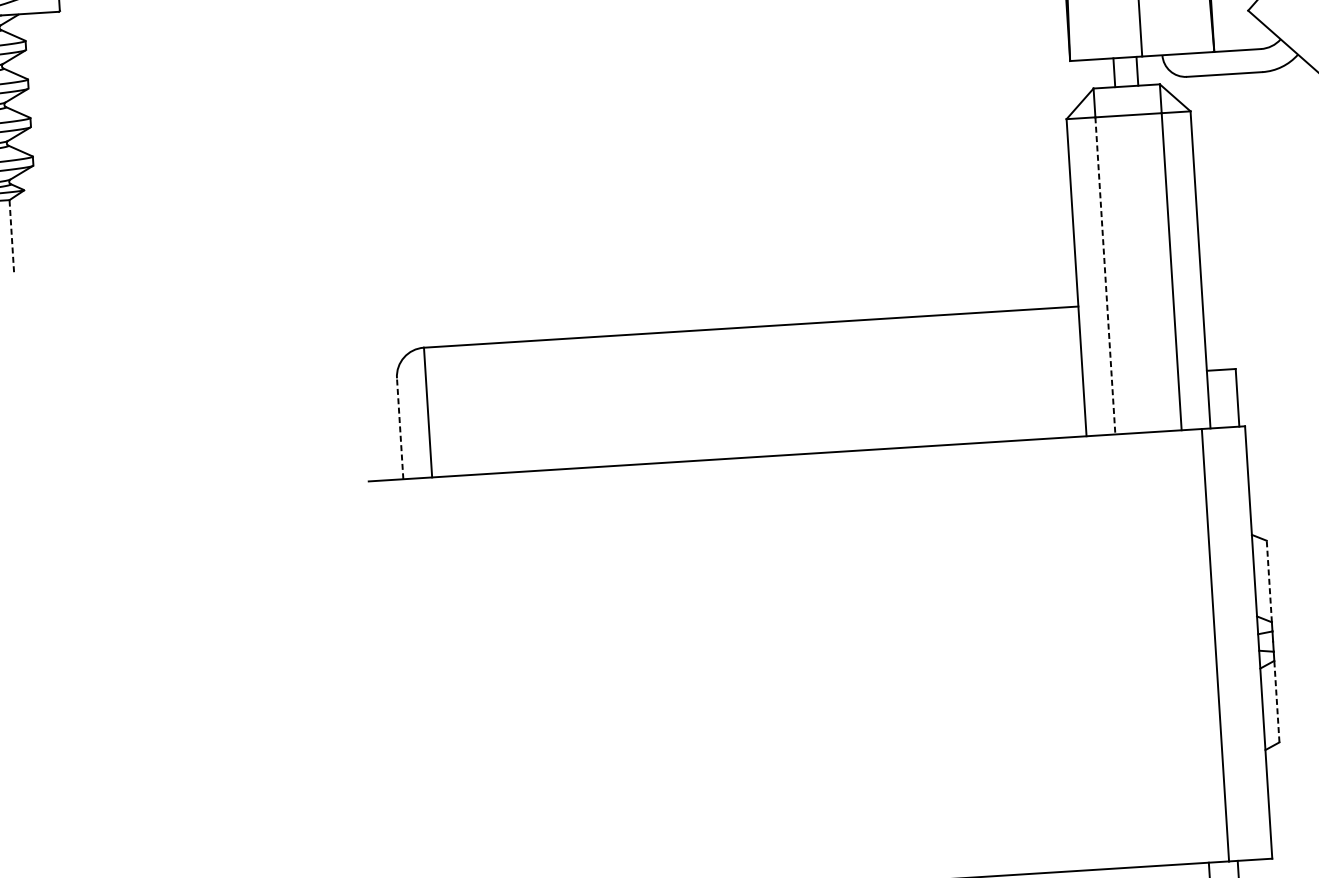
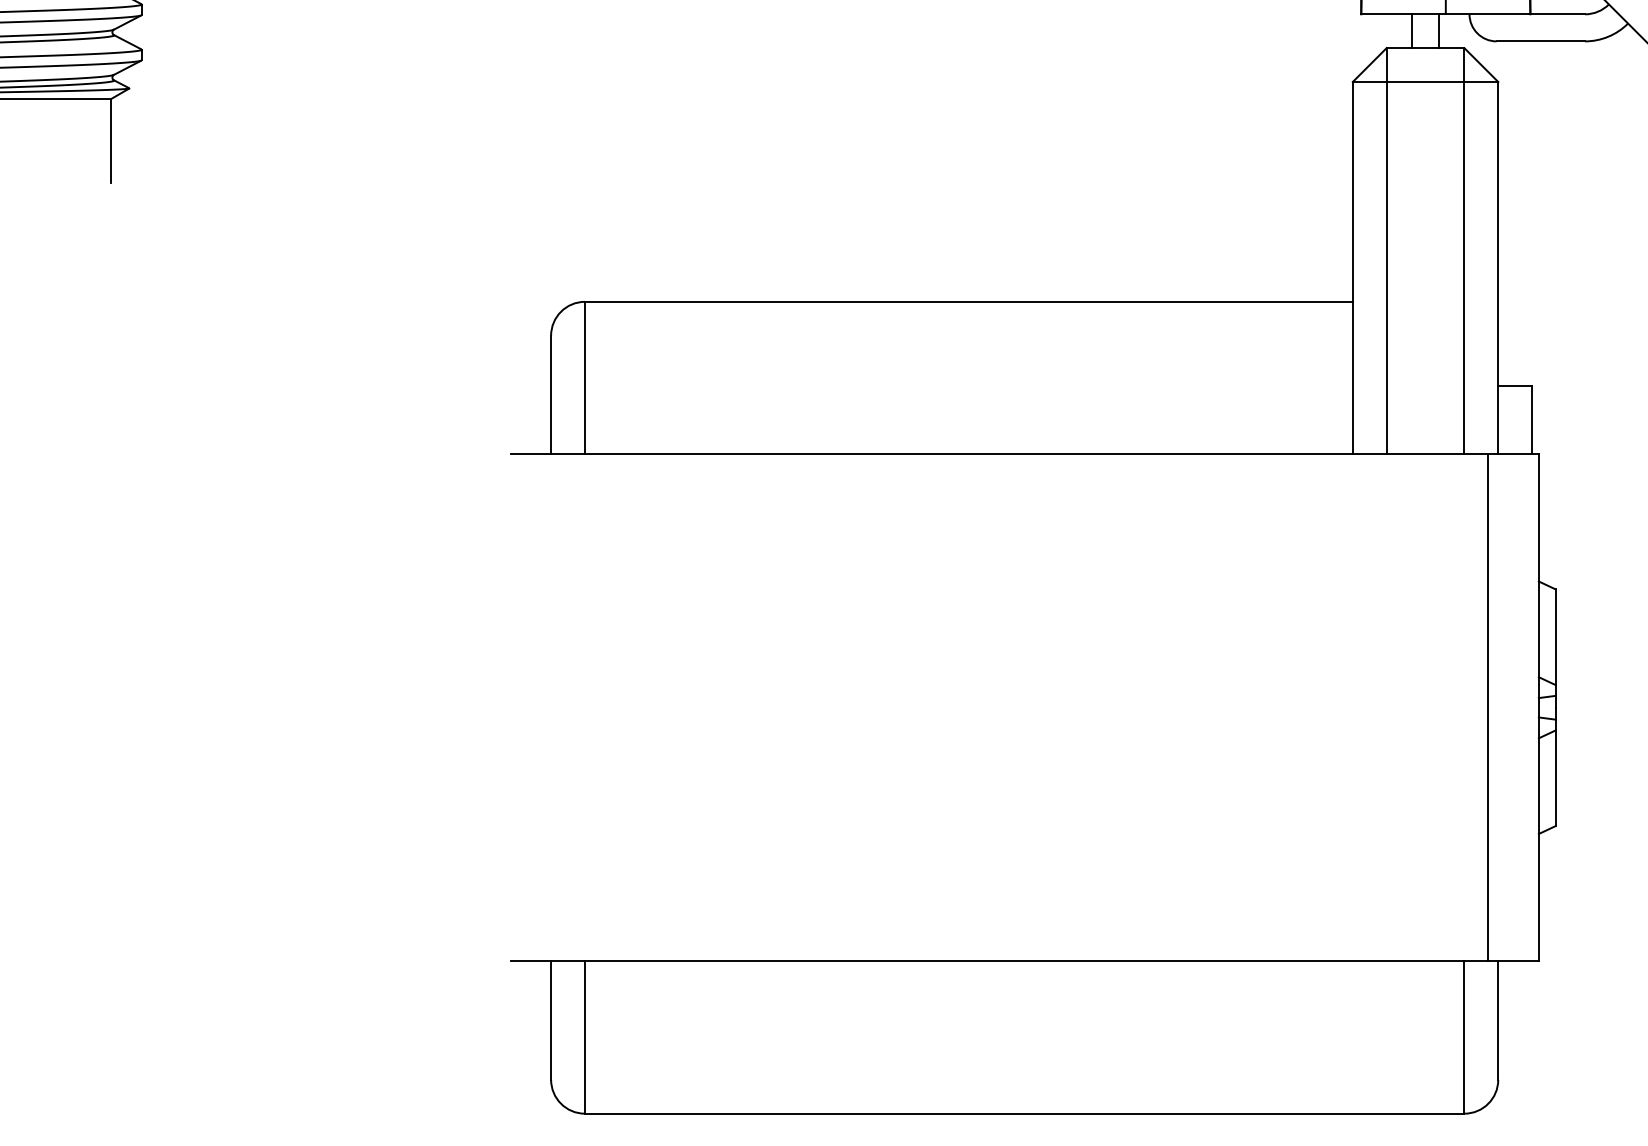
line: (11, 235) -> (111, 140), dashed -> solid
line: (1105, 276) -> (1386, 268), dashed -> solid
line: (400, 428) -> (551, 394), dashed -> solid
line: (1269, 581) -> (1555, 637), dashed -> solid
line: (1276, 701) -> (1555, 778), dashed -> solid

